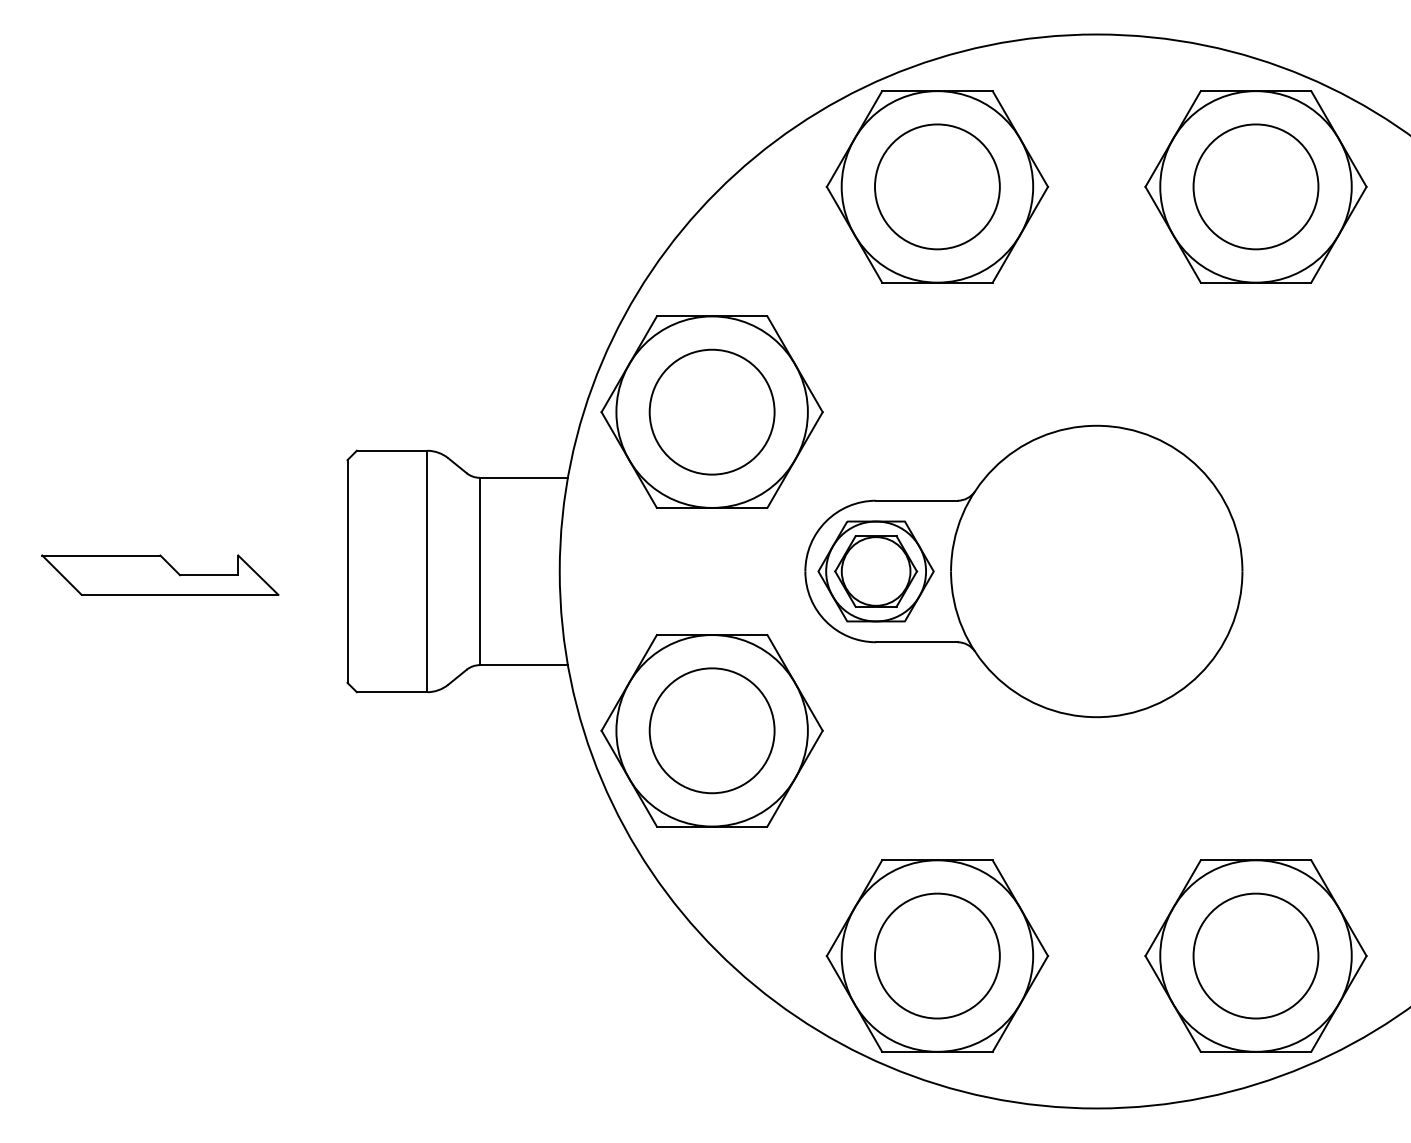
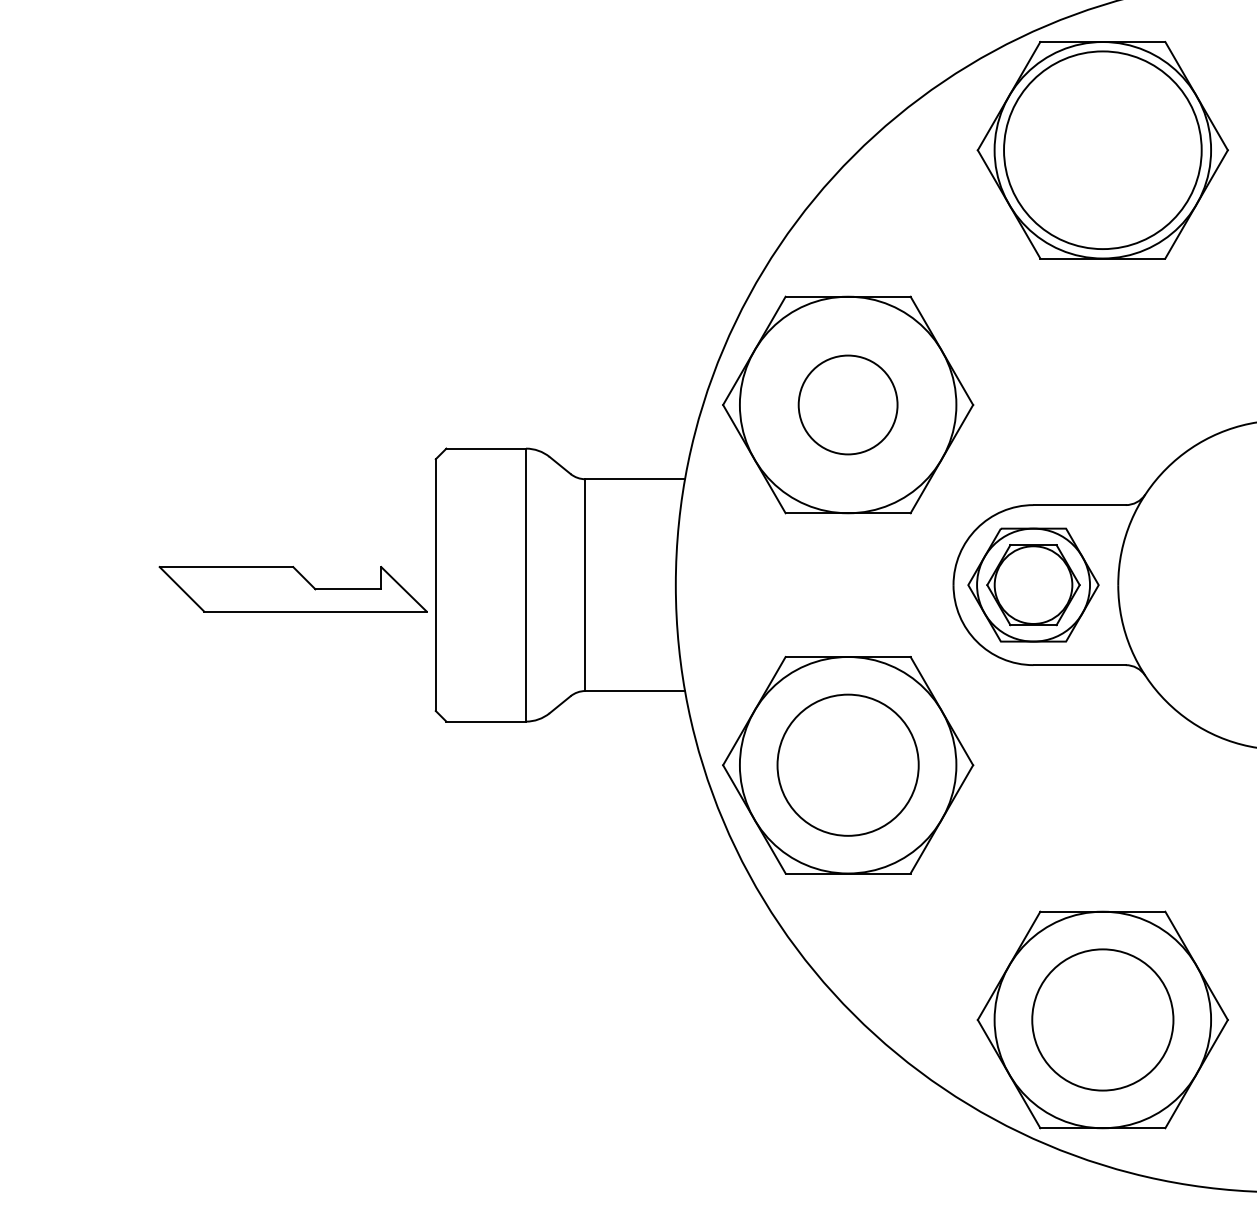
circle: (937, 186) -> (1102, 149), size x1.4
circle: (711, 411) -> (847, 404), size x0.7
part: (160, 574) -> (293, 588), moved

